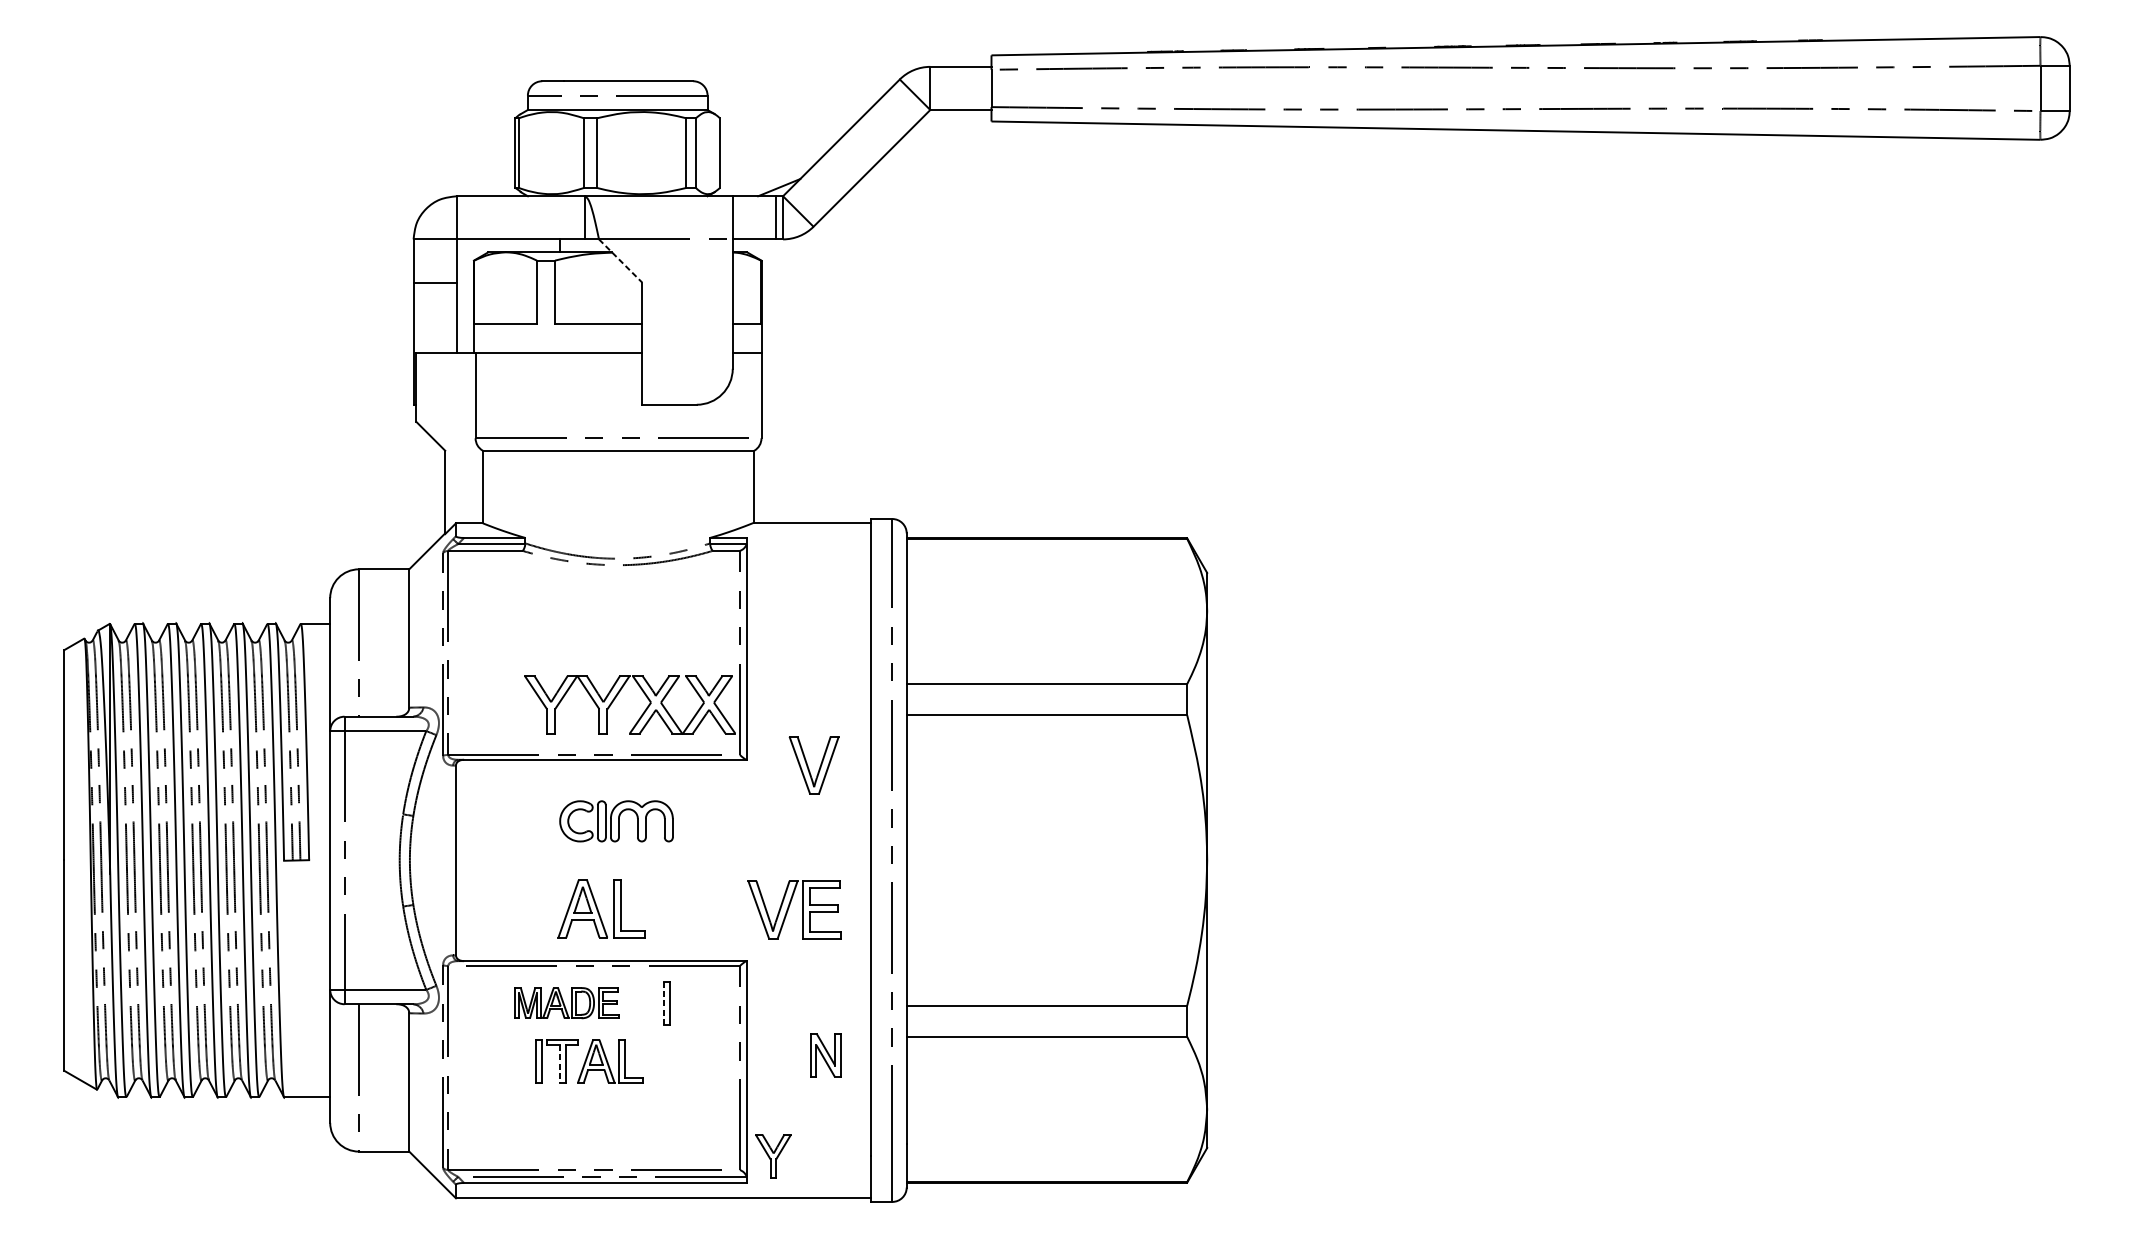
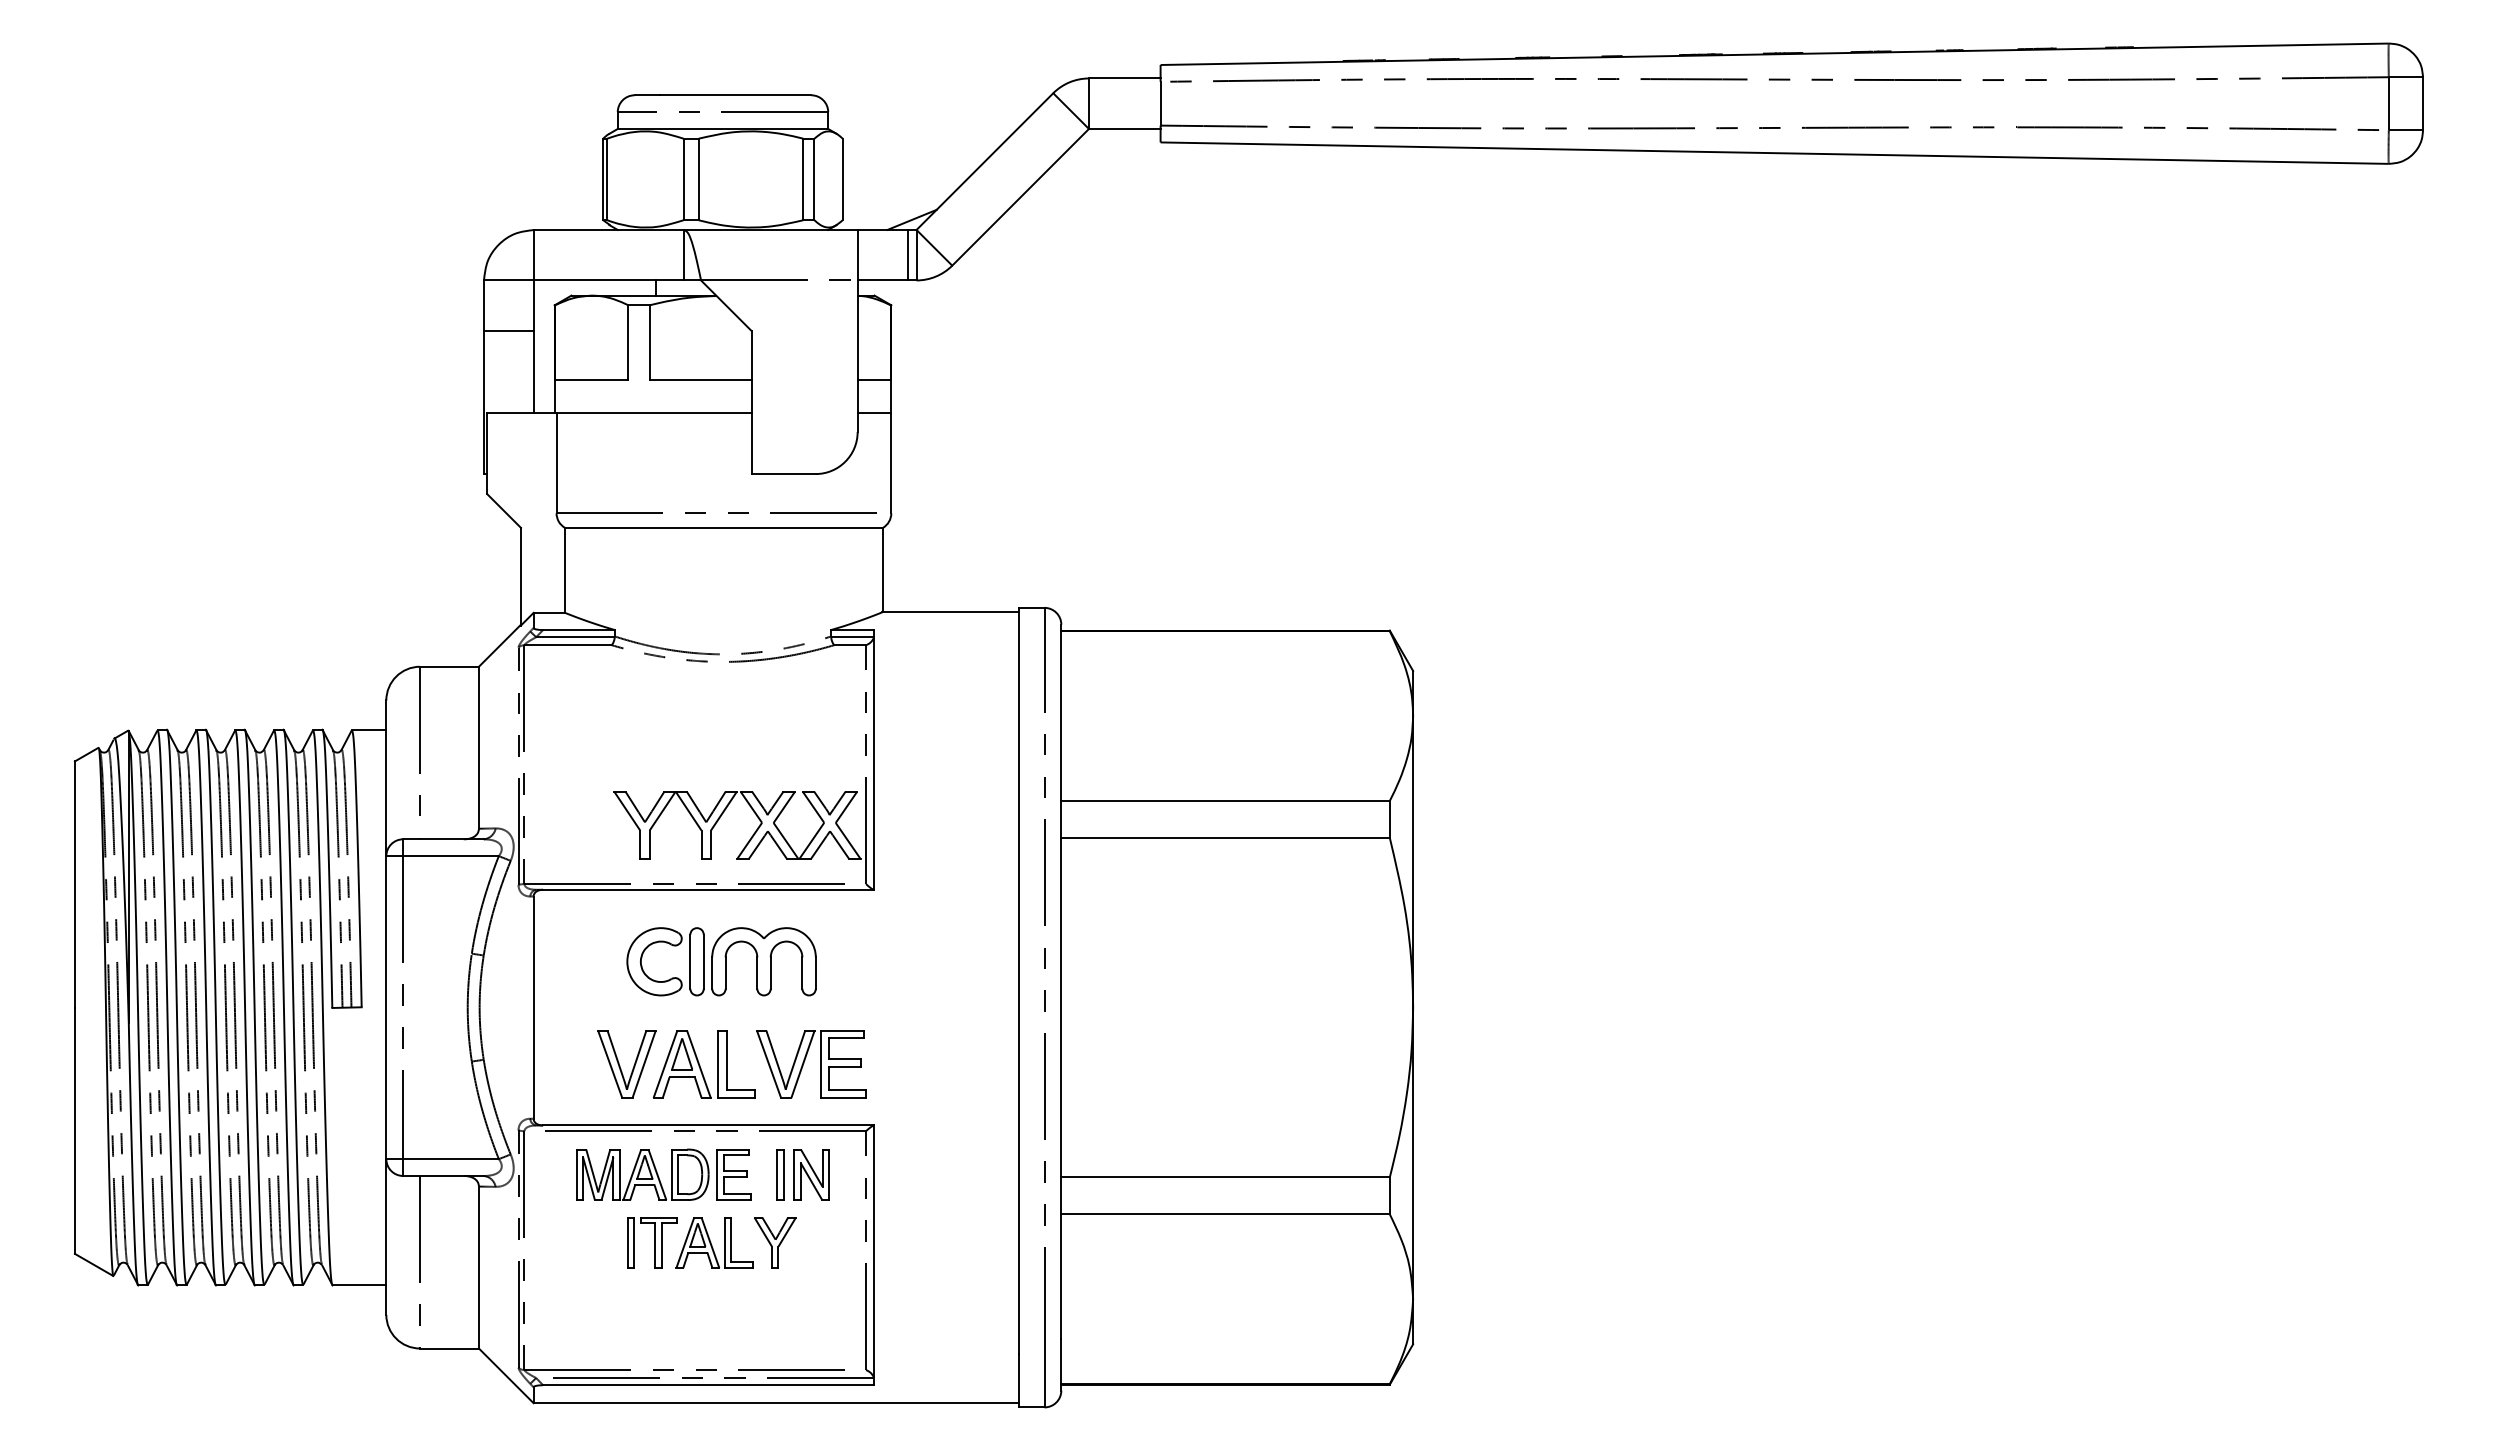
line: (620, 260) -> (726, 305), dashed -> solid
part: (808, 766) -> (620, 1065), moved
part: (616, 821) -> (721, 961), size x1.43
part: (788, 909) -> (804, 1063), moved
part: (566, 1002) -> (663, 1174), size x1.43
line: (664, 1003) -> (777, 1175), dashed -> solid
part: (825, 1055) -> (811, 1174), moved
line: (560, 1064) -> (655, 1246), dashed -> solid
part: (773, 1155) -> (775, 1242), moved

